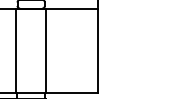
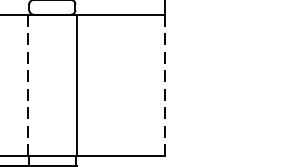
line: (16, 50) -> (27, 85), solid -> dashed
line: (98, 50) -> (165, 85), solid -> dashed

